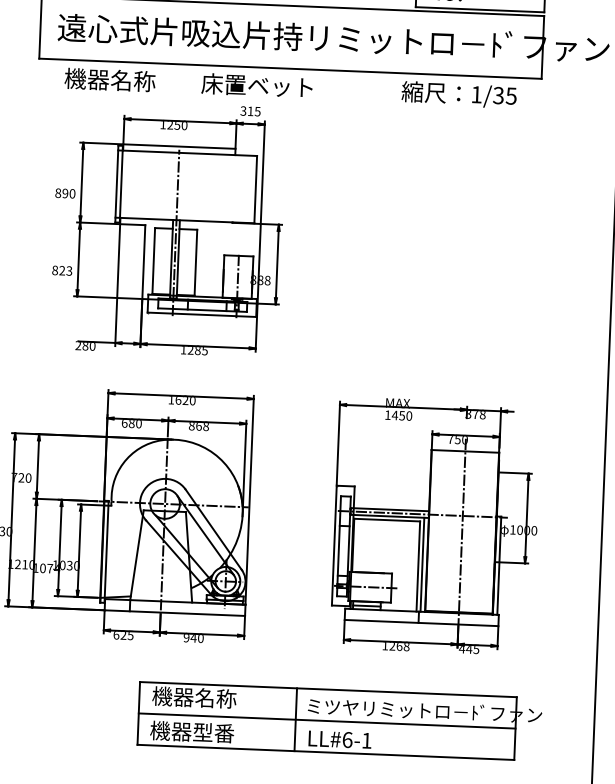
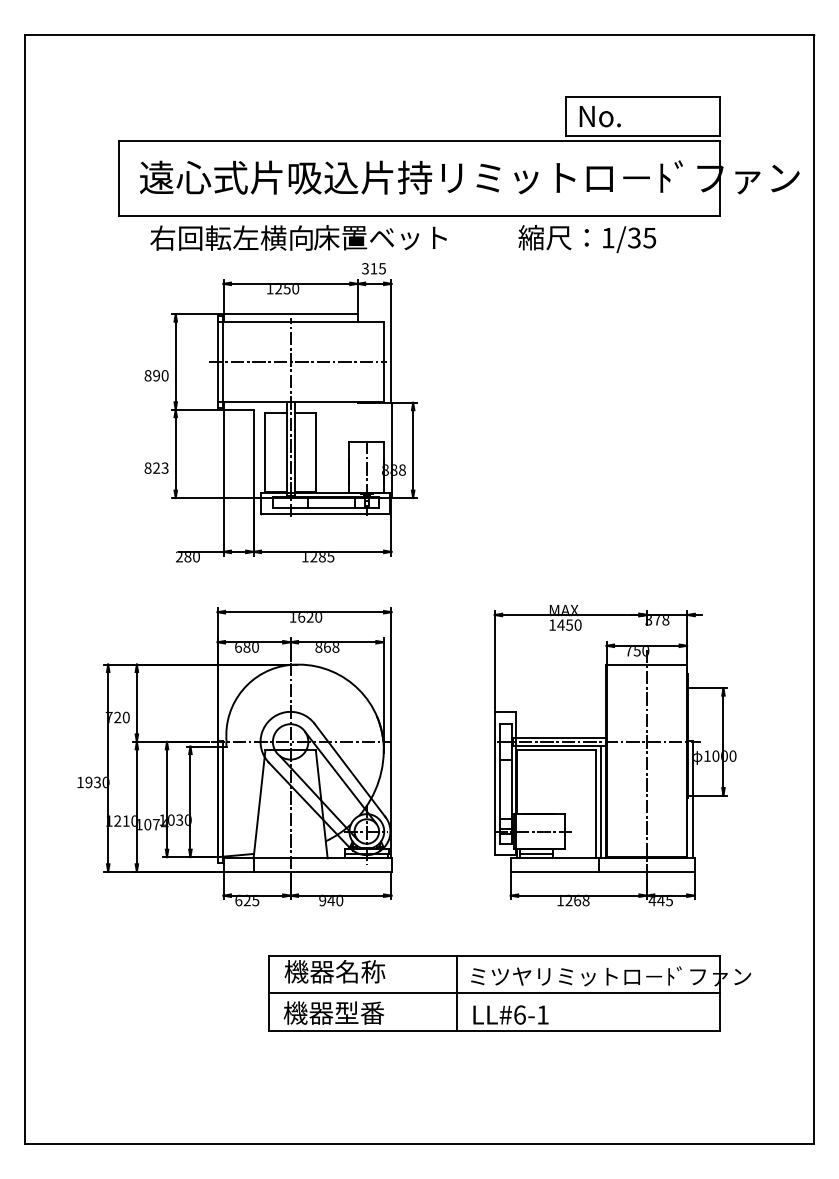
text: (132, 80) -> (231, 237), 機器名称 -> 右回転左横向
text: (459, 95) -> (587, 239), moved
line: (183, 186) -> (297, 361), added

